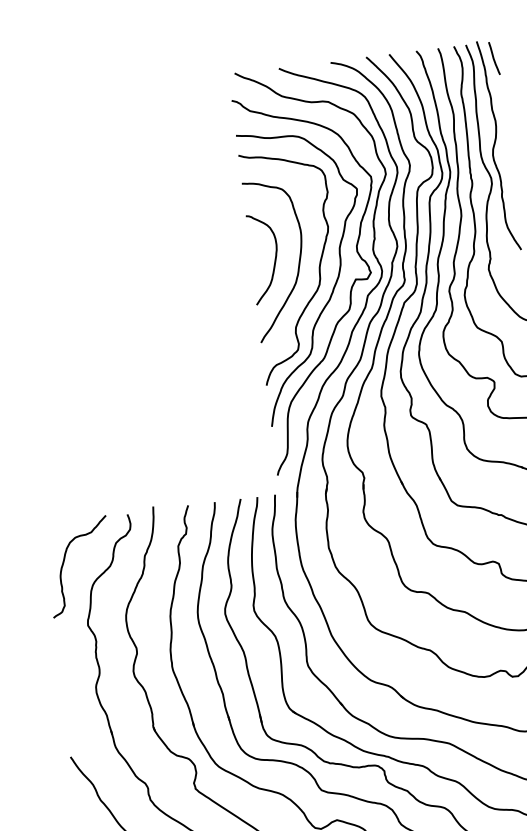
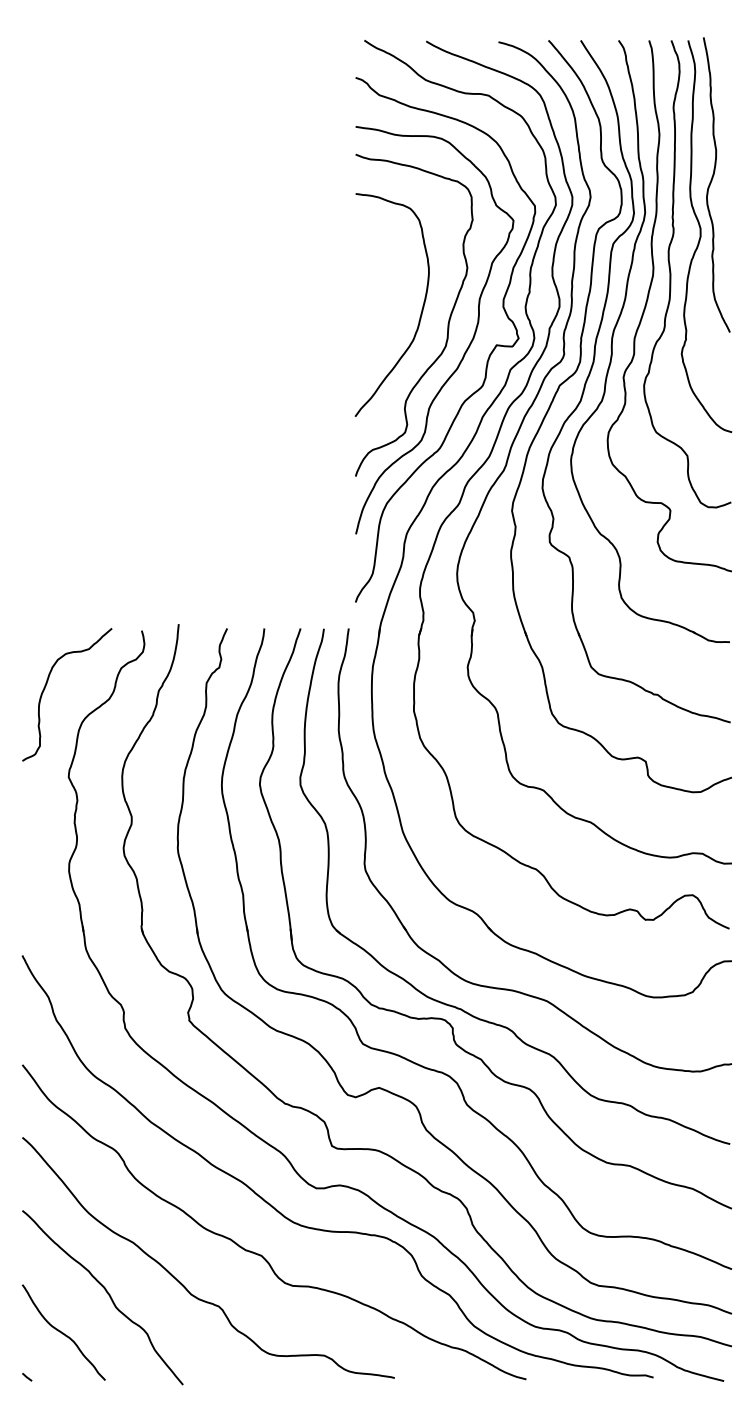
curve: (493, 58) -> (724, 63), removed
curve: (274, 261) -> (387, 306), removed

